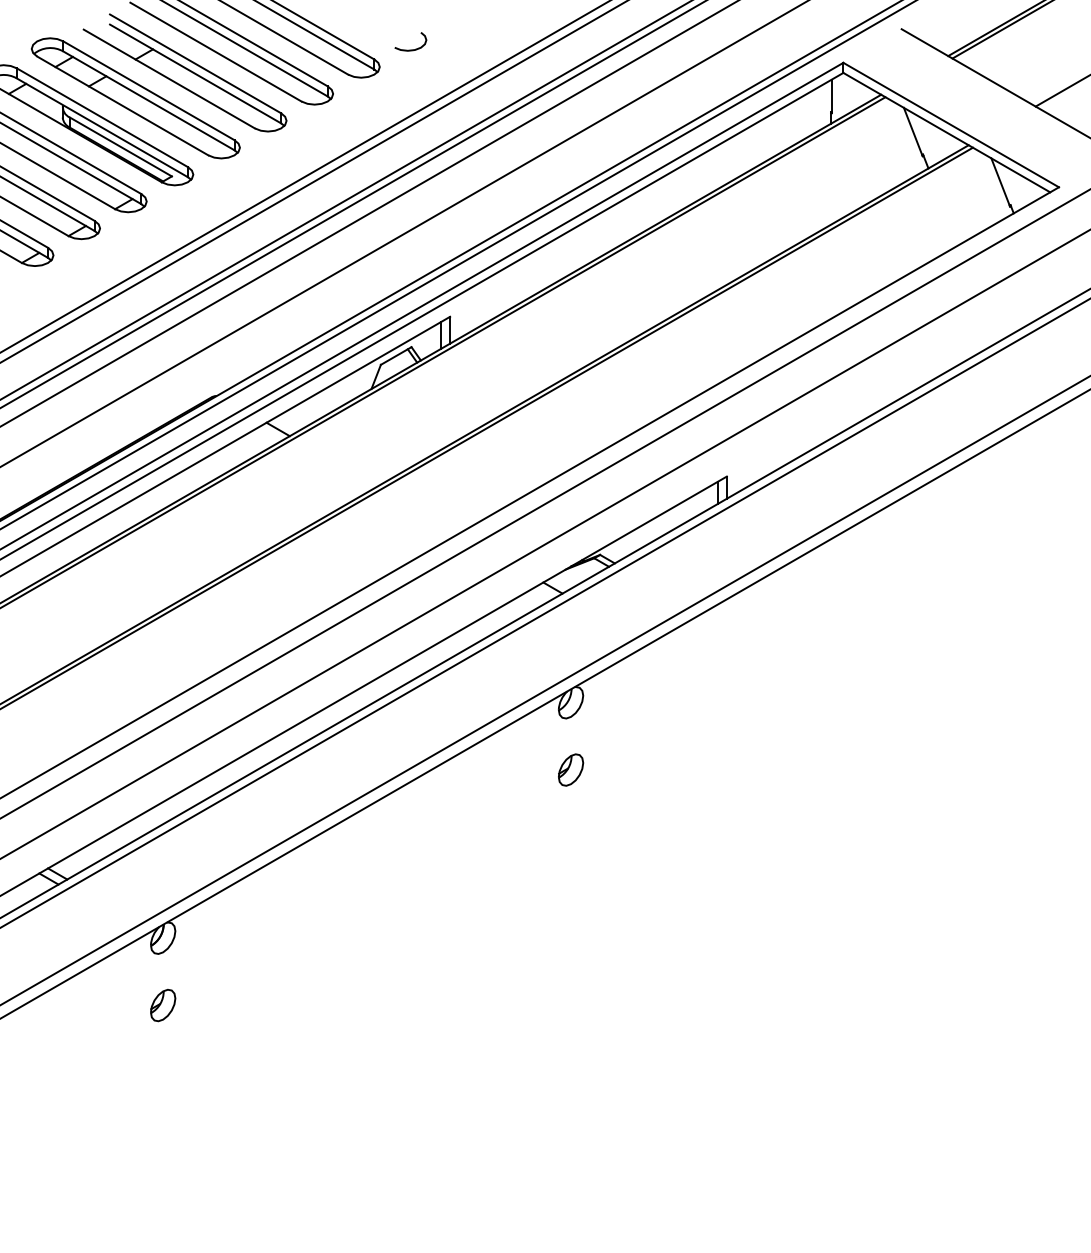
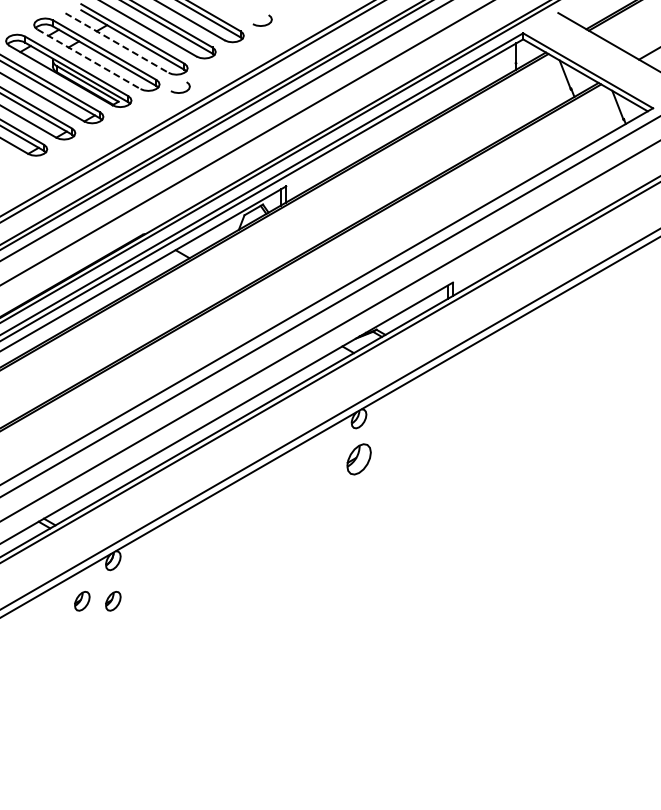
line: (170, 79) -> (117, 43), solid -> dashed
line: (121, 106) -> (88, 59), solid -> dashed
curve: (276, 159) -> (181, 91), added
part: (570, 770) -> (358, 459), size x1.6
part: (111, 1005) -> (82, 601), added

